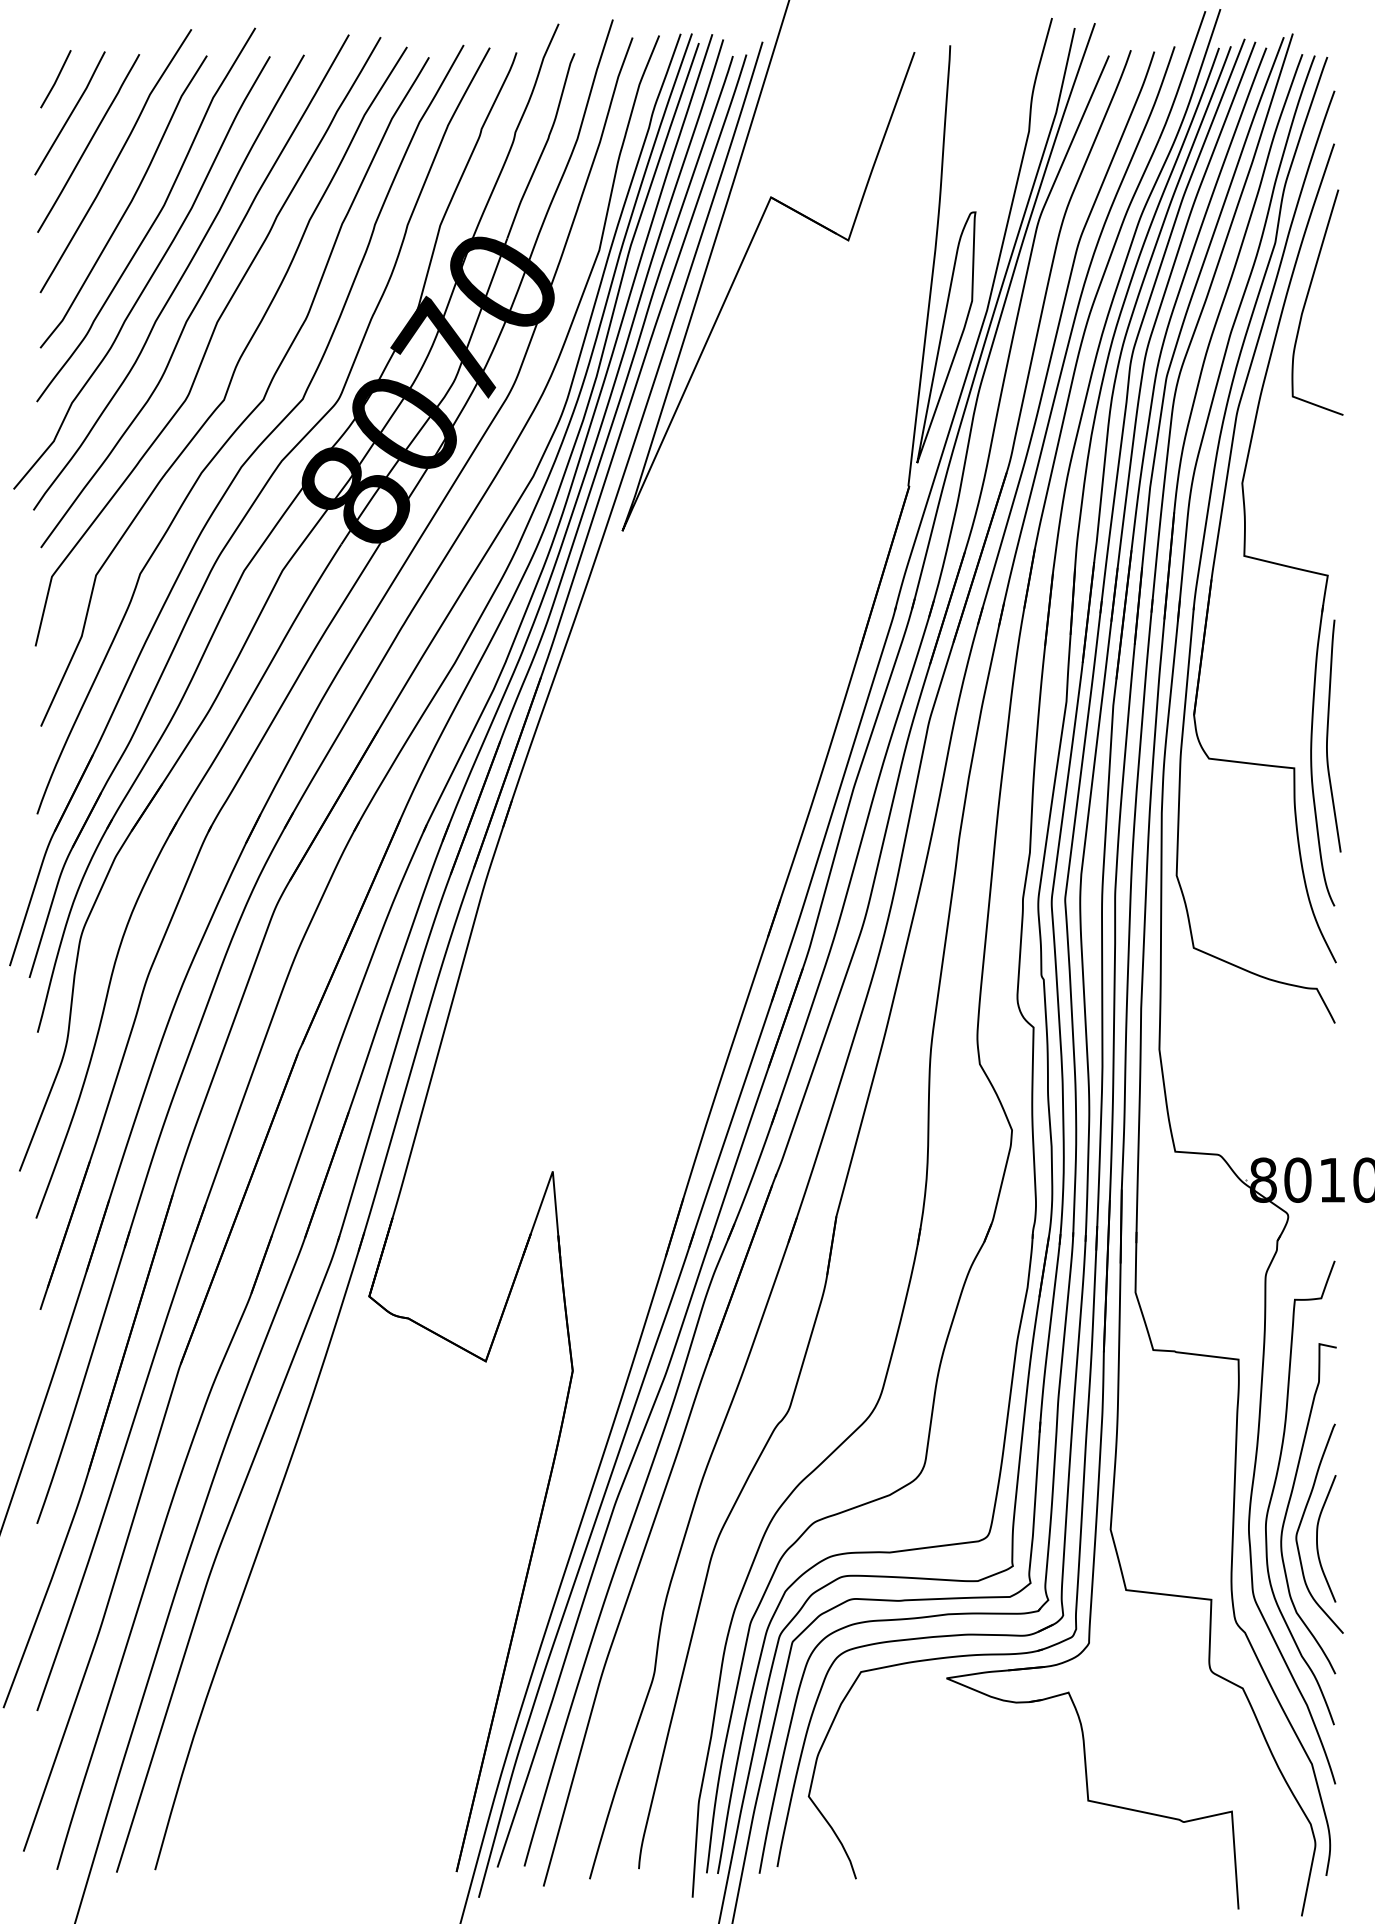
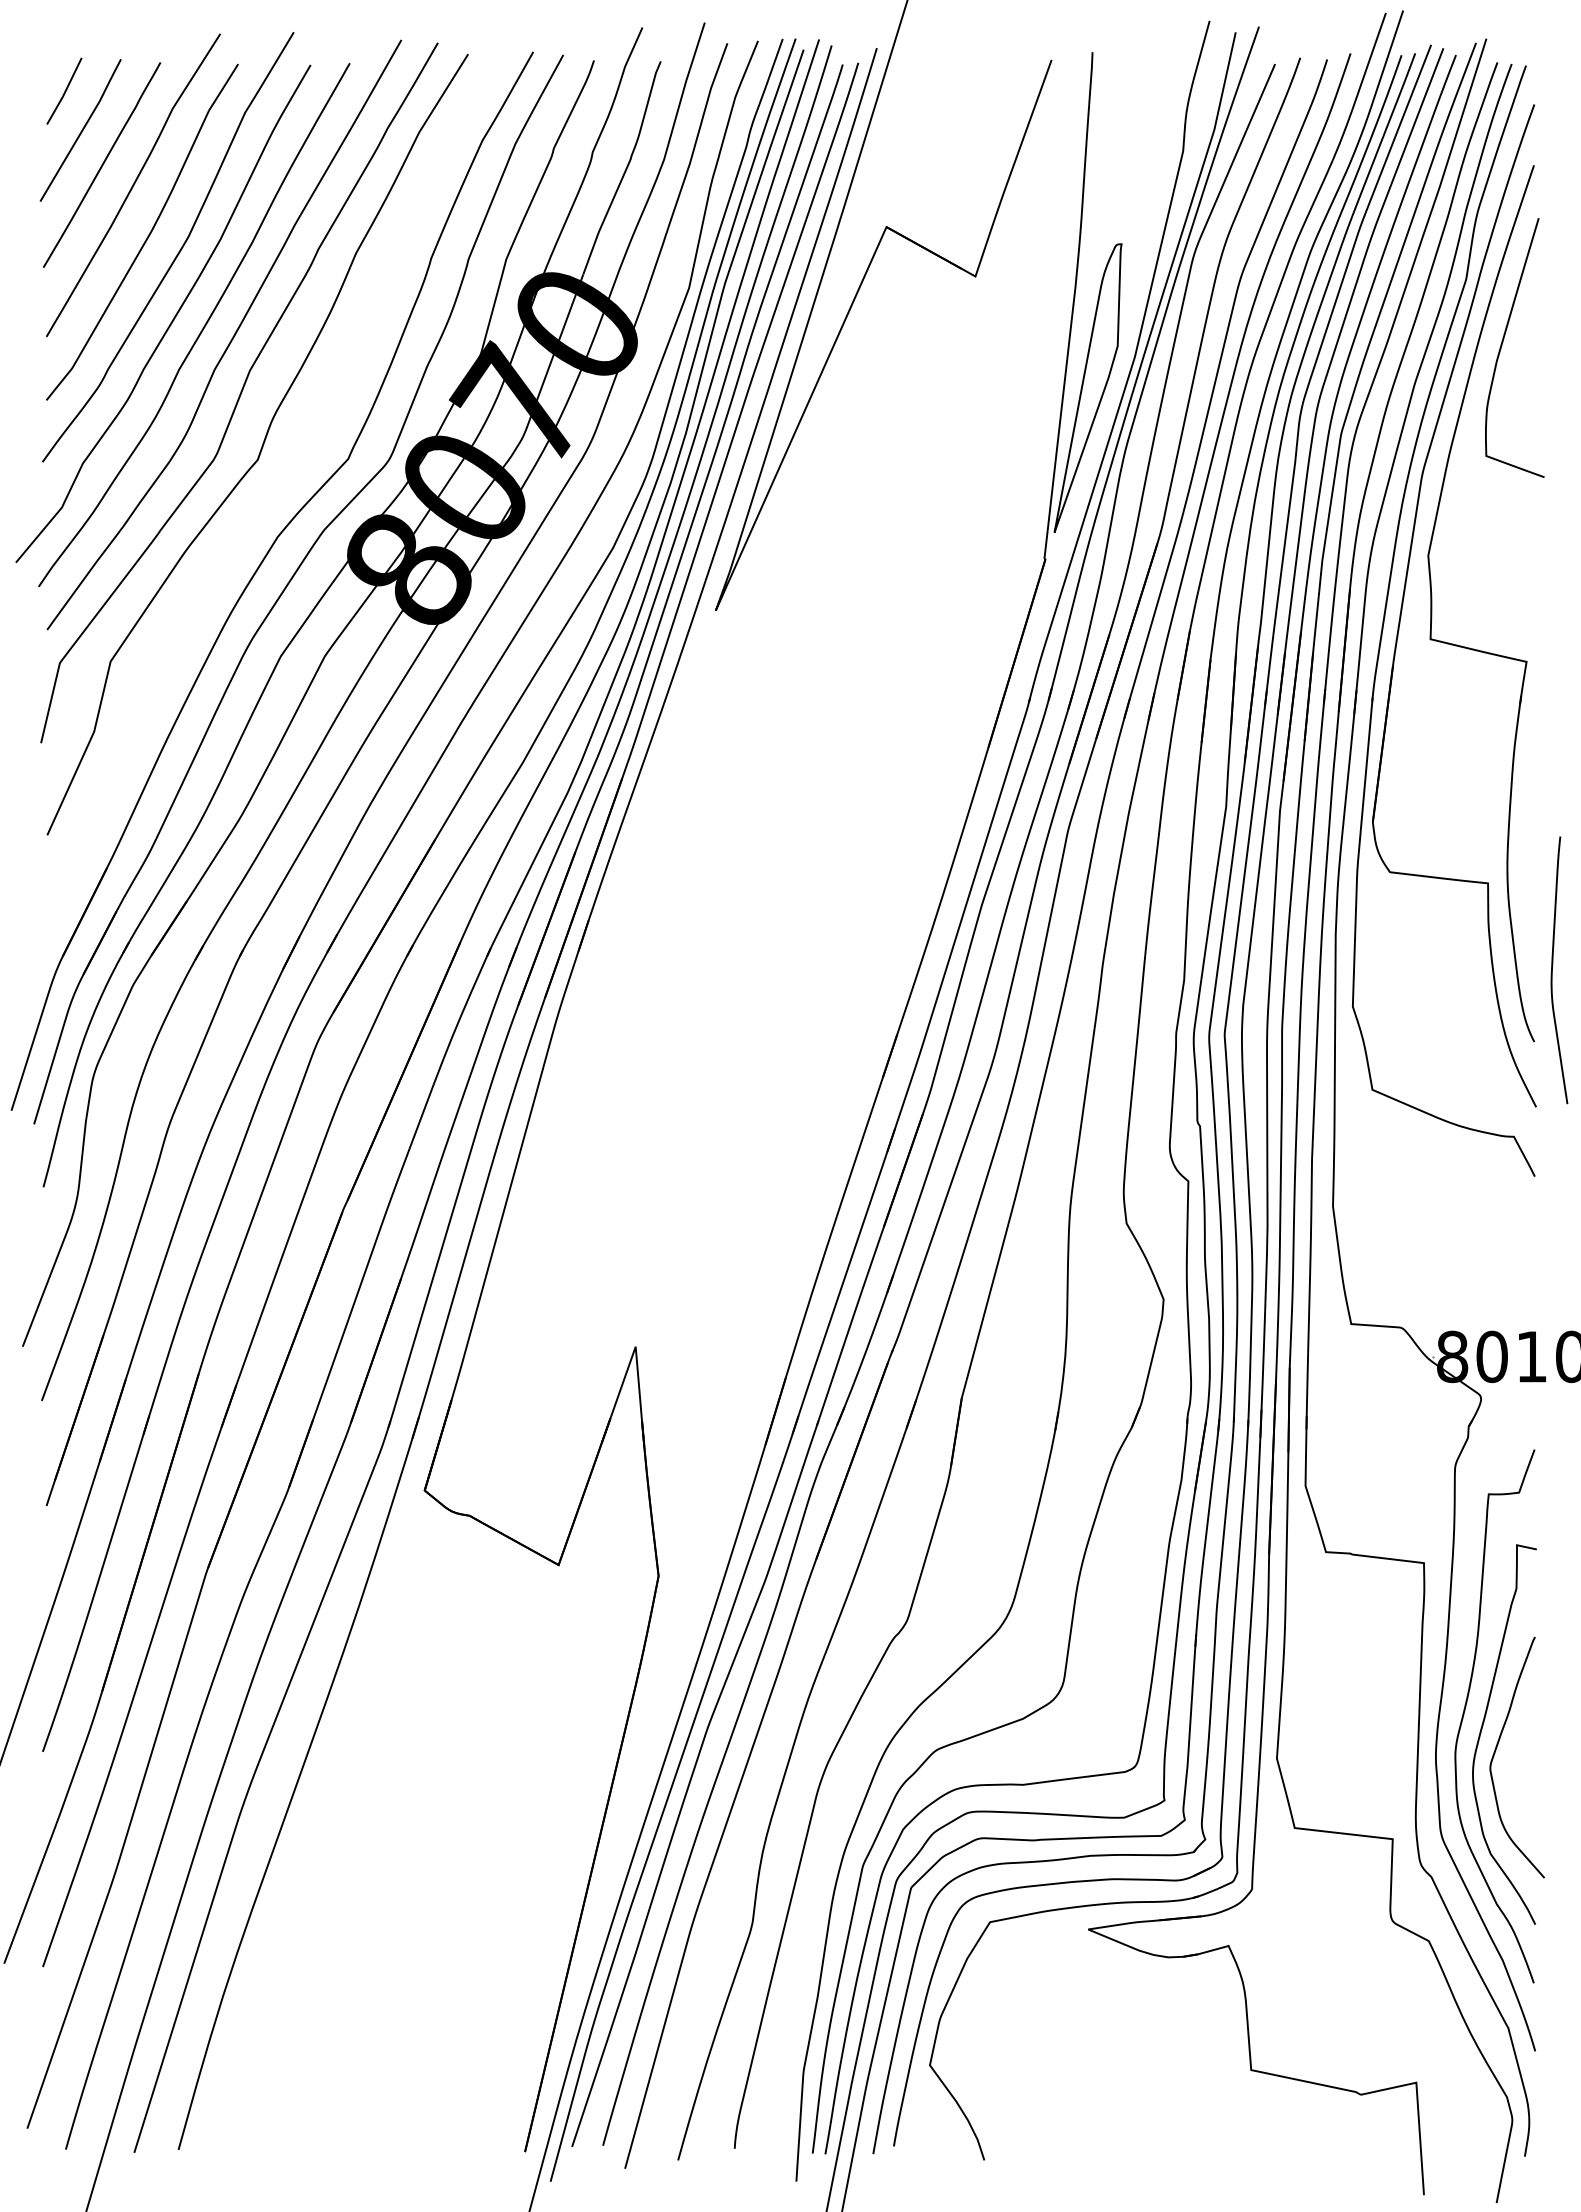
curve: (233, 435) -> (268, 500), removed
curve: (1327, 736) -> (1552, 970), moved
curve: (1318, 1537) -> (1515, 1767), removed

